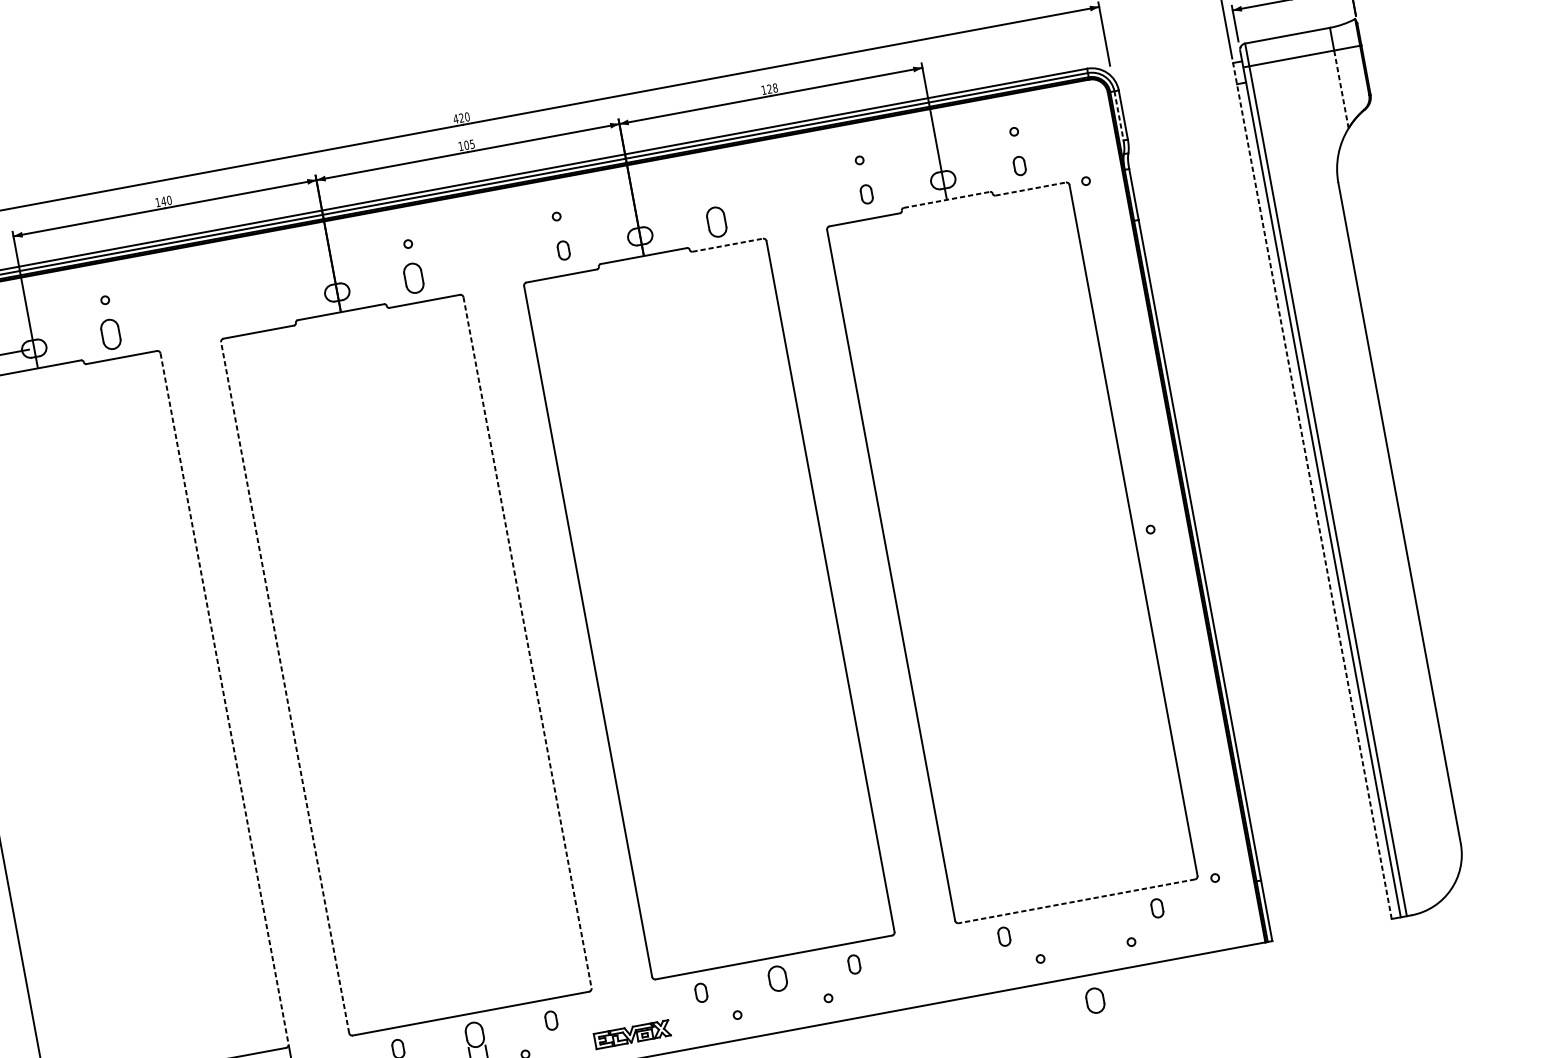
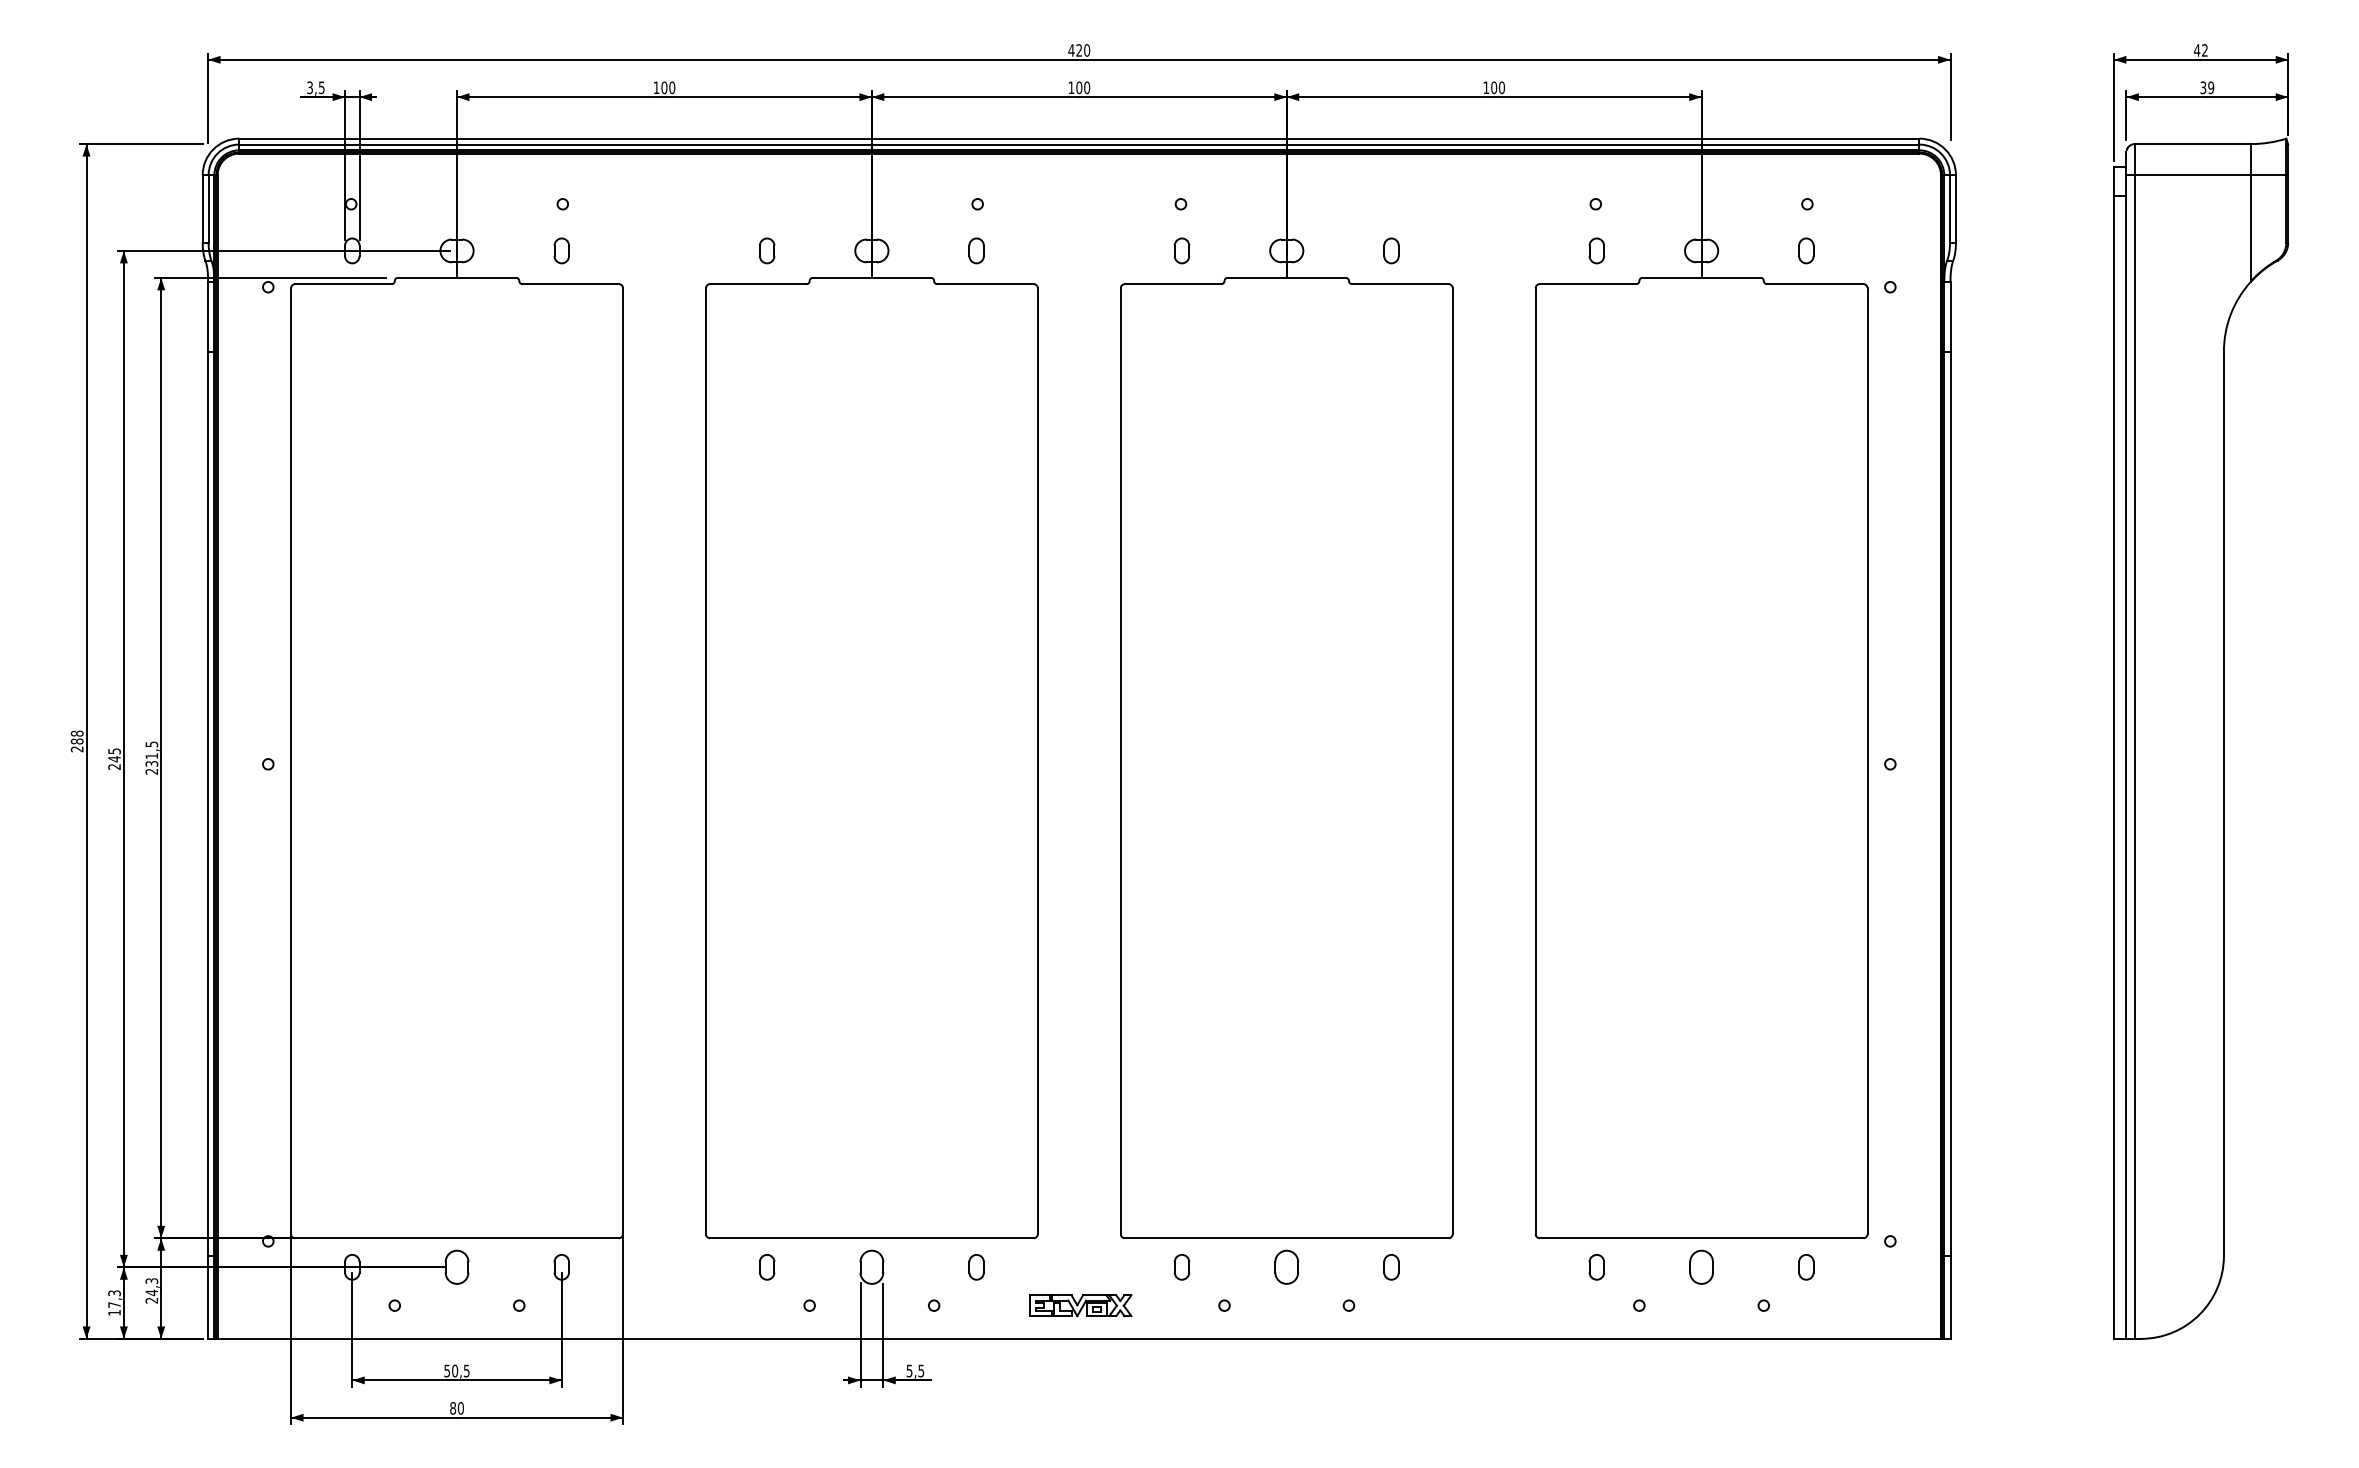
text: (772, 88) -> (1497, 87), 128 -> 100
line: (1341, 89) -> (2250, 228), dashed -> solid
line: (1119, 115) -> (1950, 208), dashed -> solid
text: (472, 143) -> (1087, 87), 105 -> 100
line: (1031, 189) -> (1815, 284), dashed -> solid
line: (947, 199) -> (1702, 277), dashed -> solid
text: (163, 201) -> (664, 87), 140 -> 100
part: (716, 221) -> (1391, 250), size x0.62
line: (727, 245) -> (1400, 284), dashed -> solid
part: (413, 278) -> (976, 250), size x0.62
part: (260, 306) -> (767, 250), added
part: (110, 334) -> (561, 250), size x0.62
line: (1312, 490) -> (2113, 752), dashed -> solid
line: (527, 643) -> (1037, 761), dashed -> solid
line: (284, 687) -> (705, 761), dashed -> solid
line: (224, 699) -> (622, 761), dashed -> solid
line: (1076, 901) -> (1701, 1238), dashed -> solid
part: (1095, 1000) -> (1701, 1266), moved

